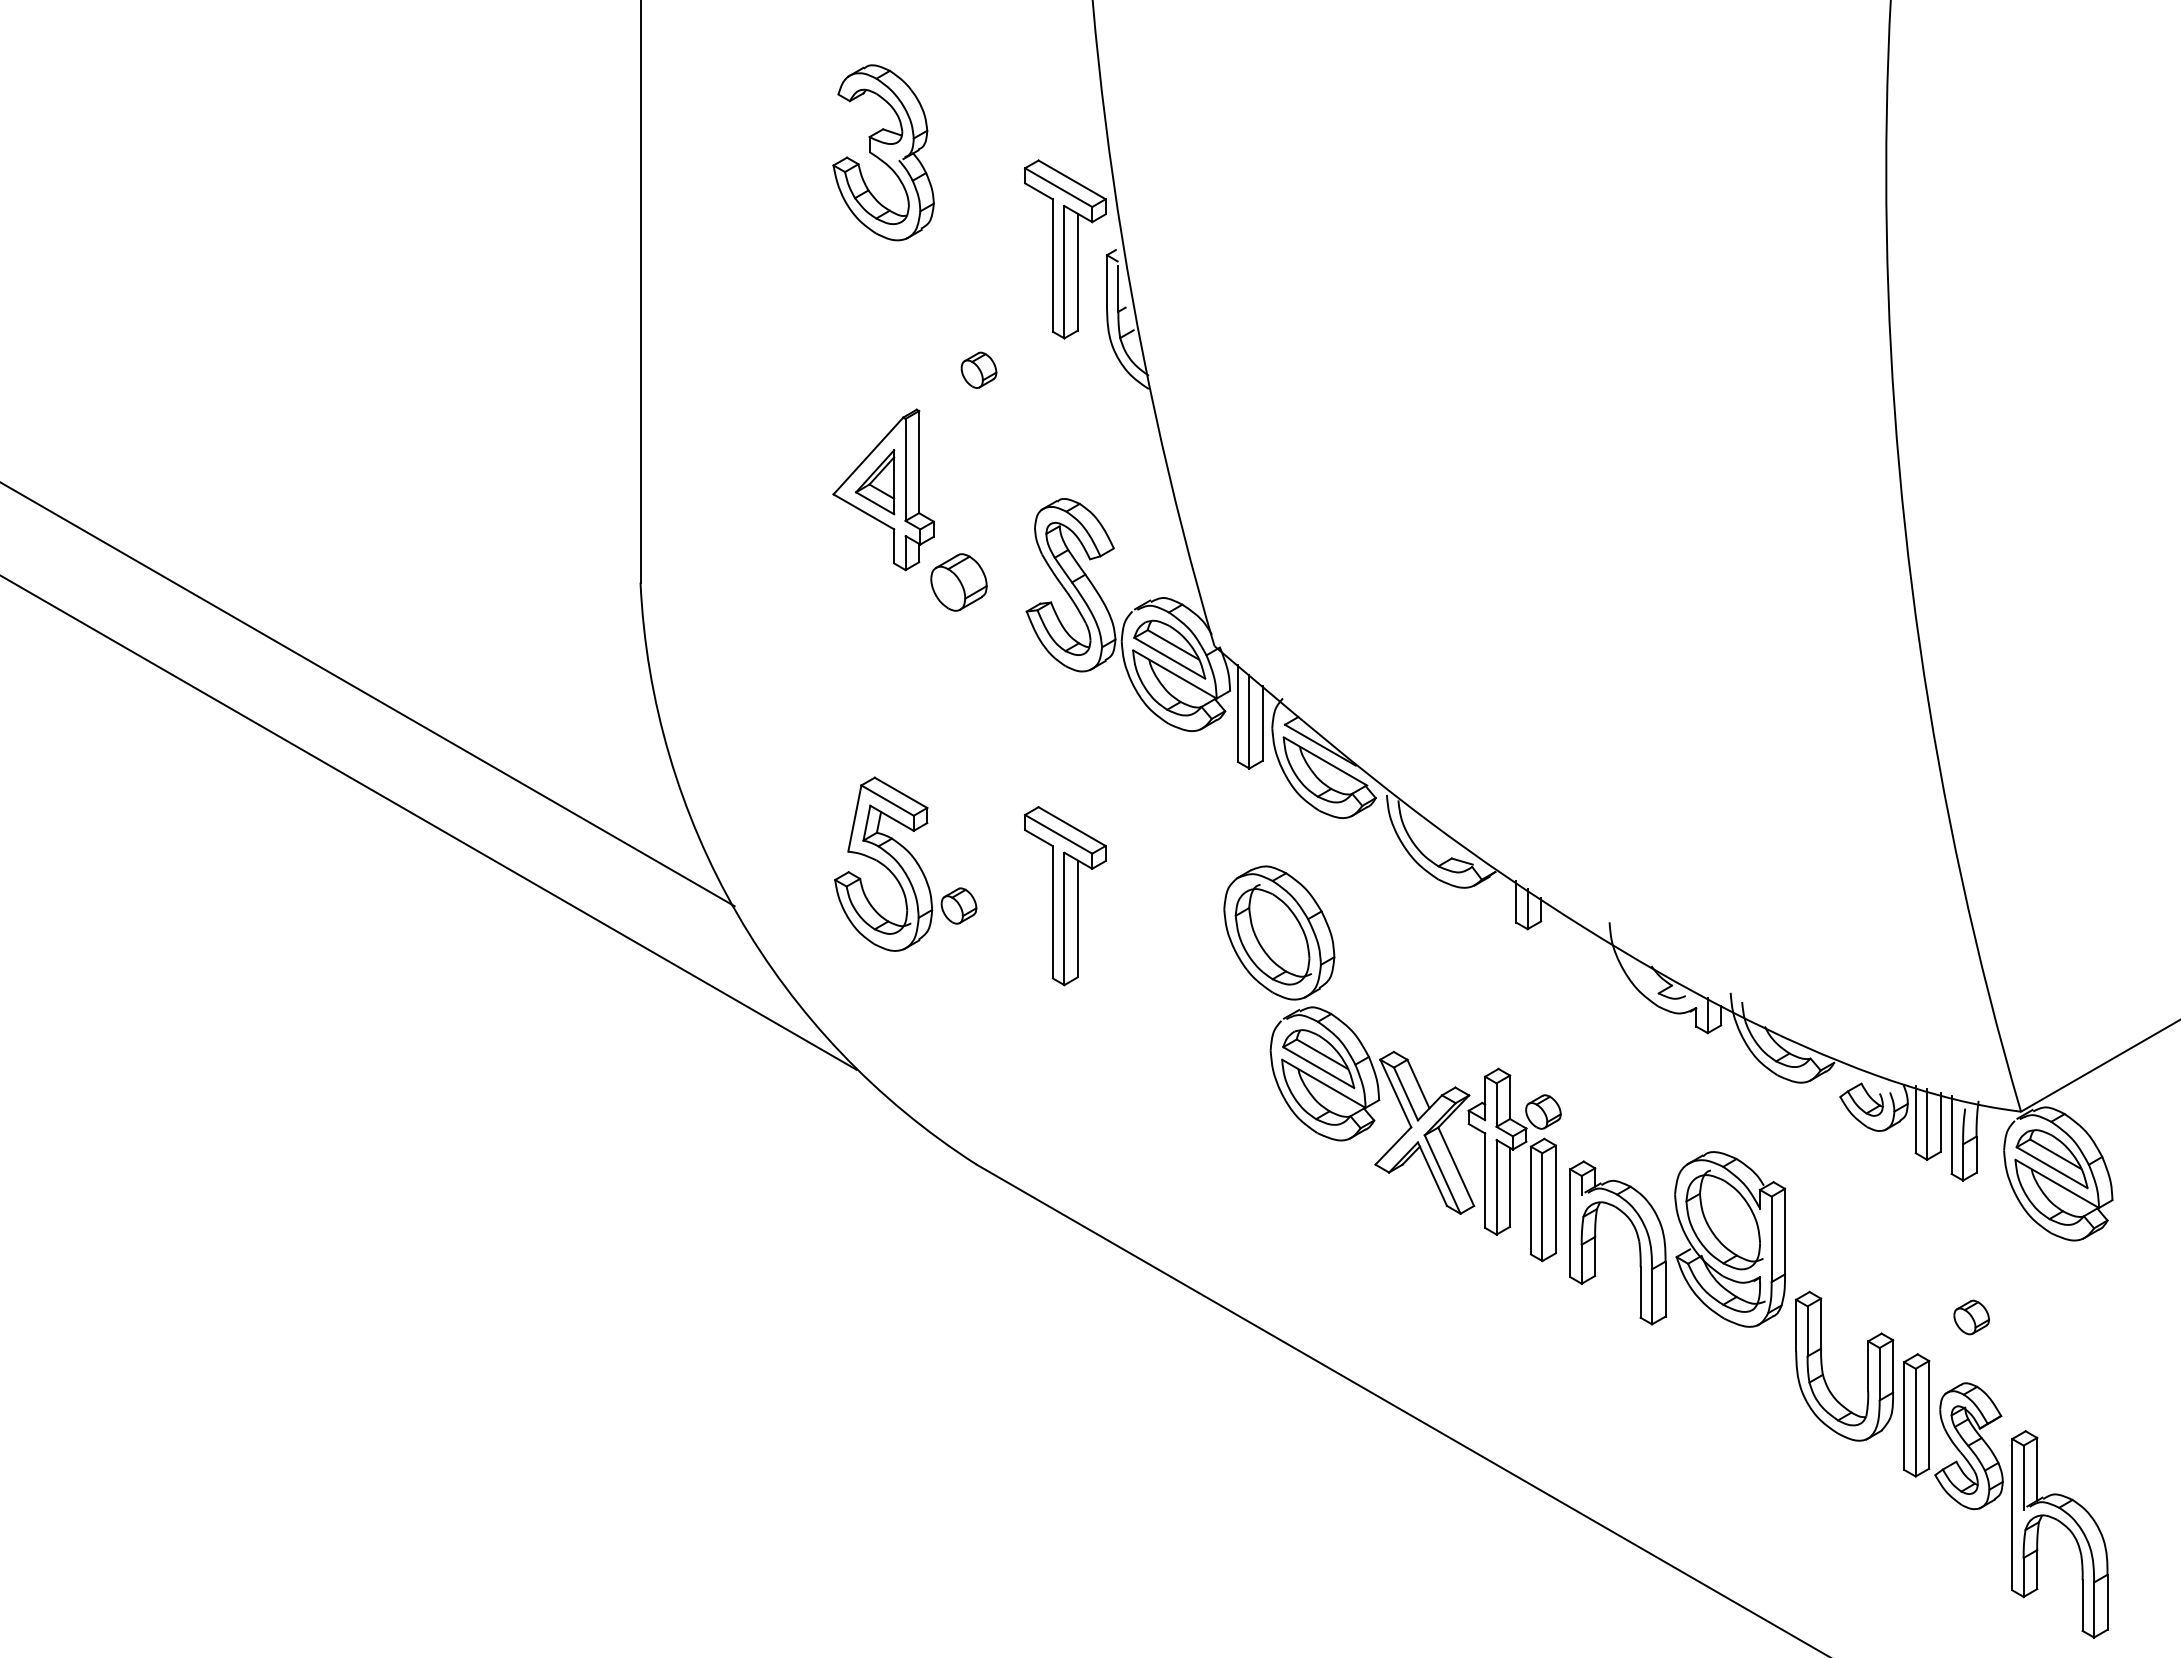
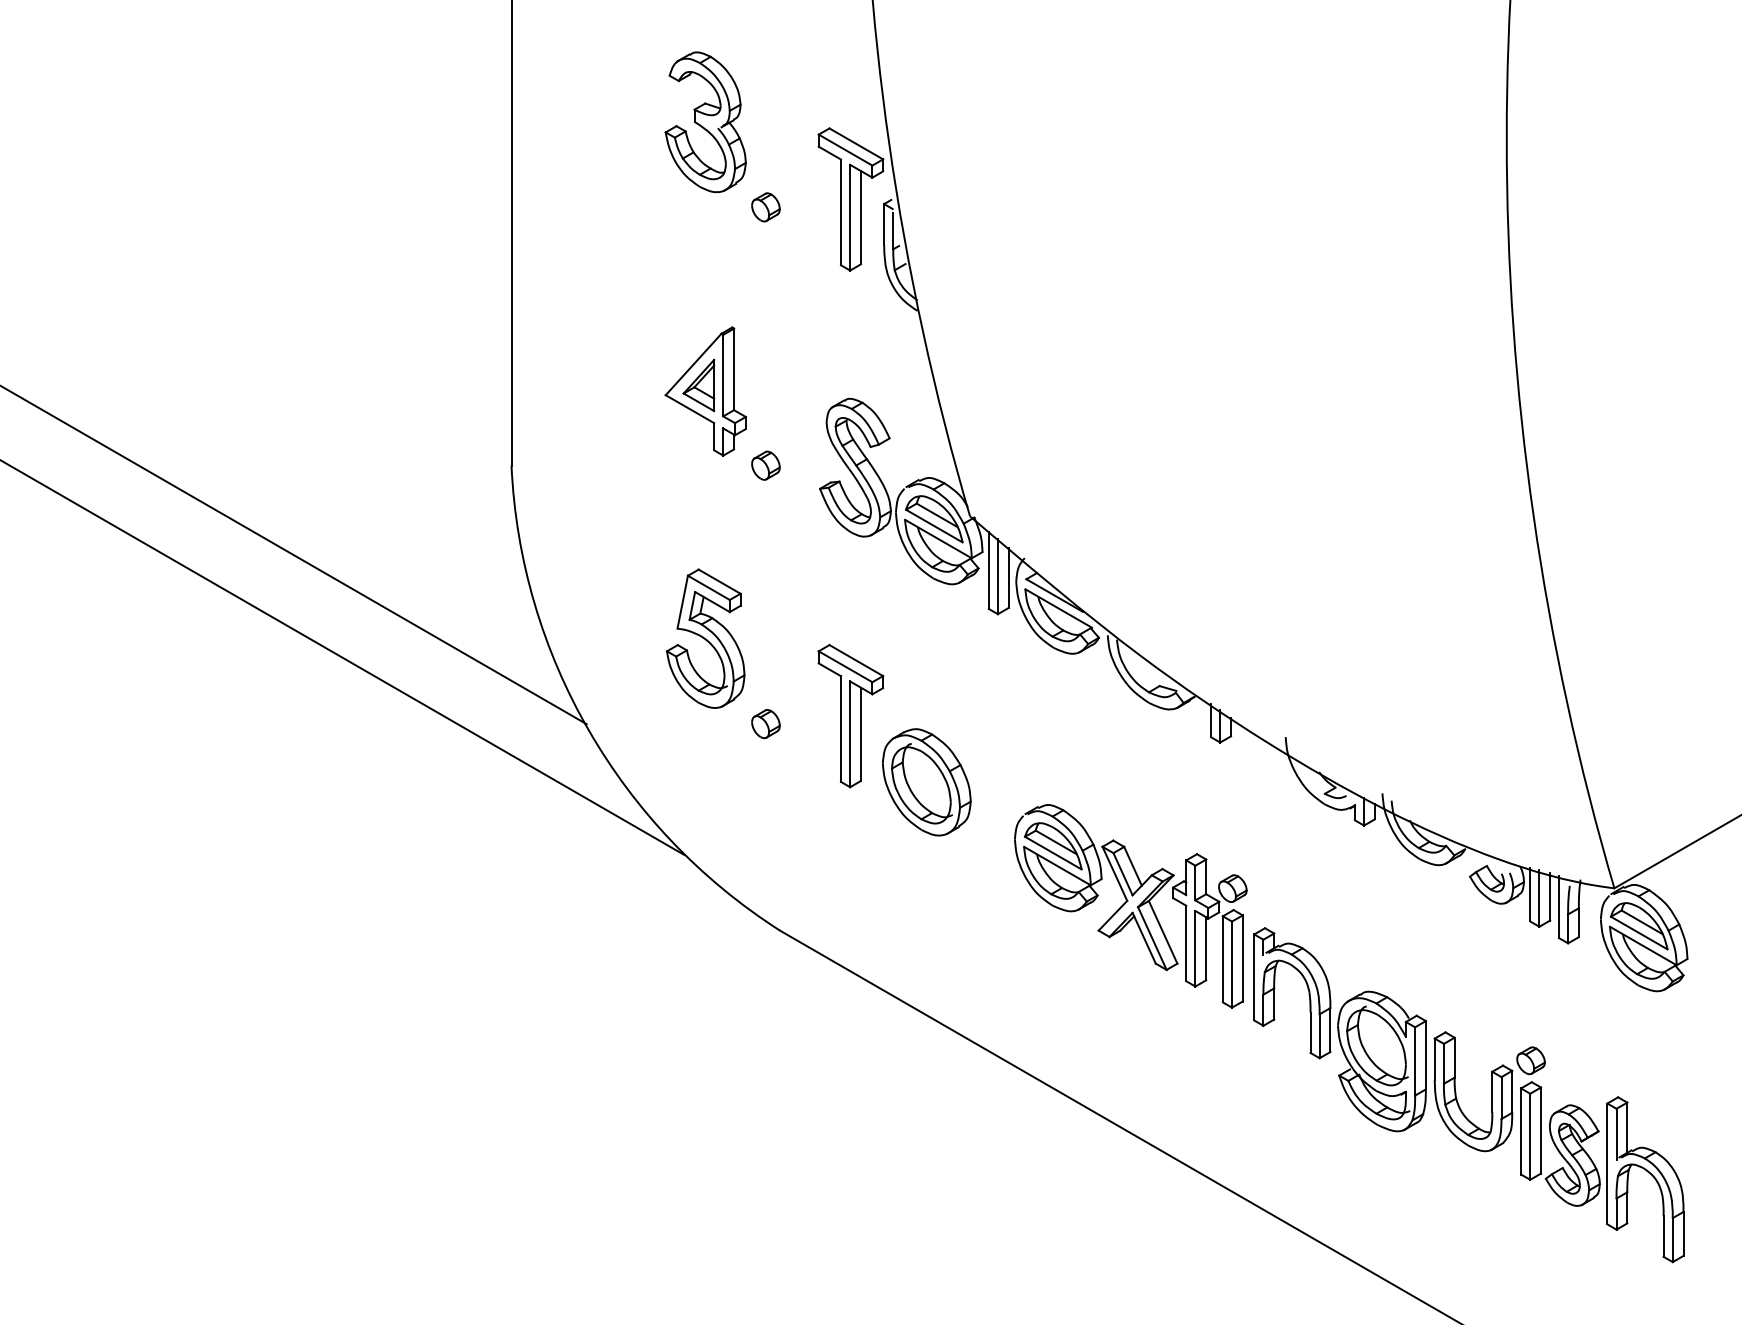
part: (978, 369) -> (765, 206), moved
part: (958, 582) -> (765, 465), size x0.62
part: (883, 863) -> (705, 638), moved
part: (1279, 932) -> (926, 781), moved
part: (1730, 1239) -> (1382, 1061), moved
part: (1971, 1317) -> (1530, 1060), moved
part: (2065, 1527) -> (1649, 1174), moved

